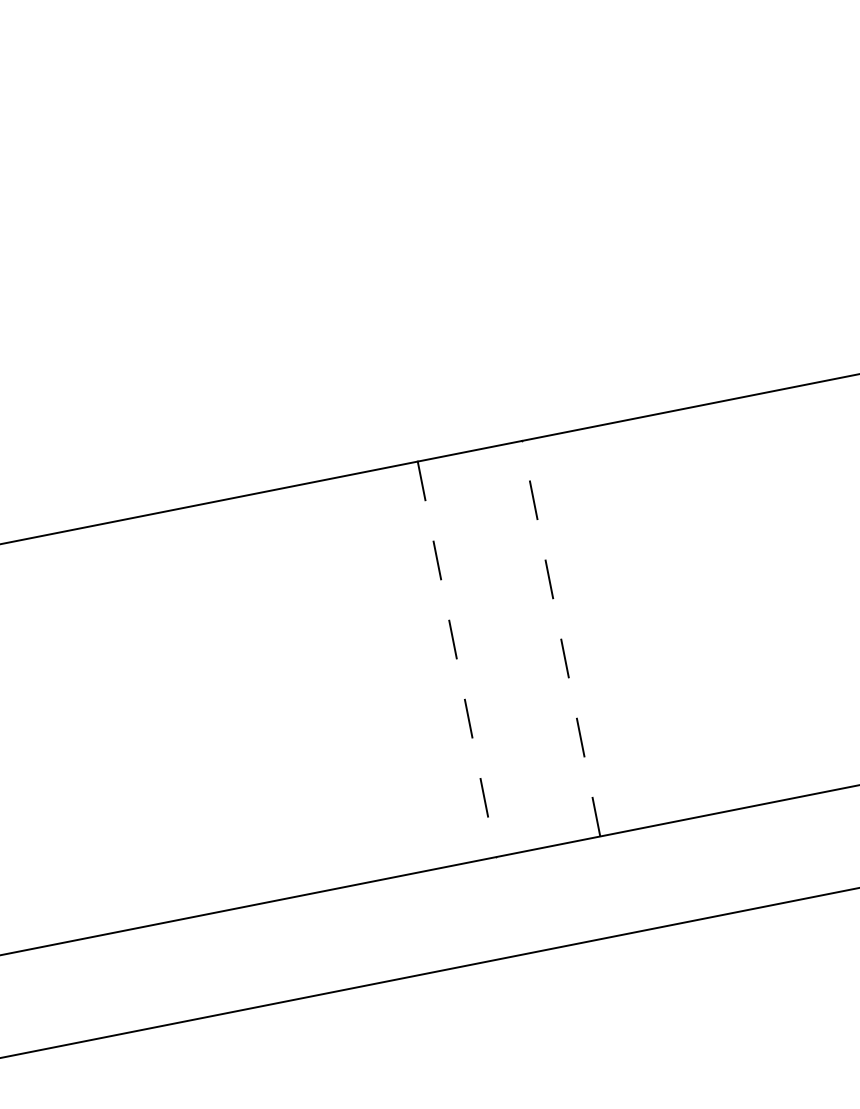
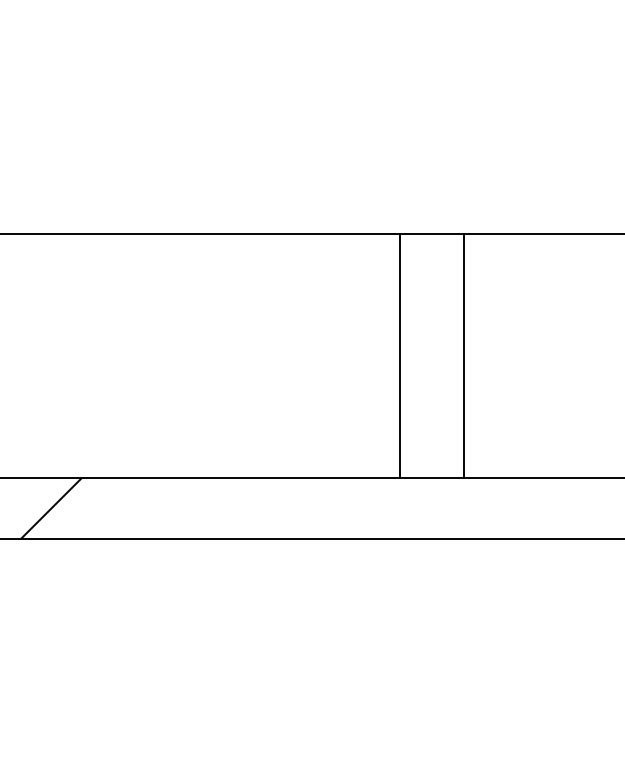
line: (561, 639) -> (464, 356), dashed -> solid
line: (457, 660) -> (400, 356), dashed -> solid

